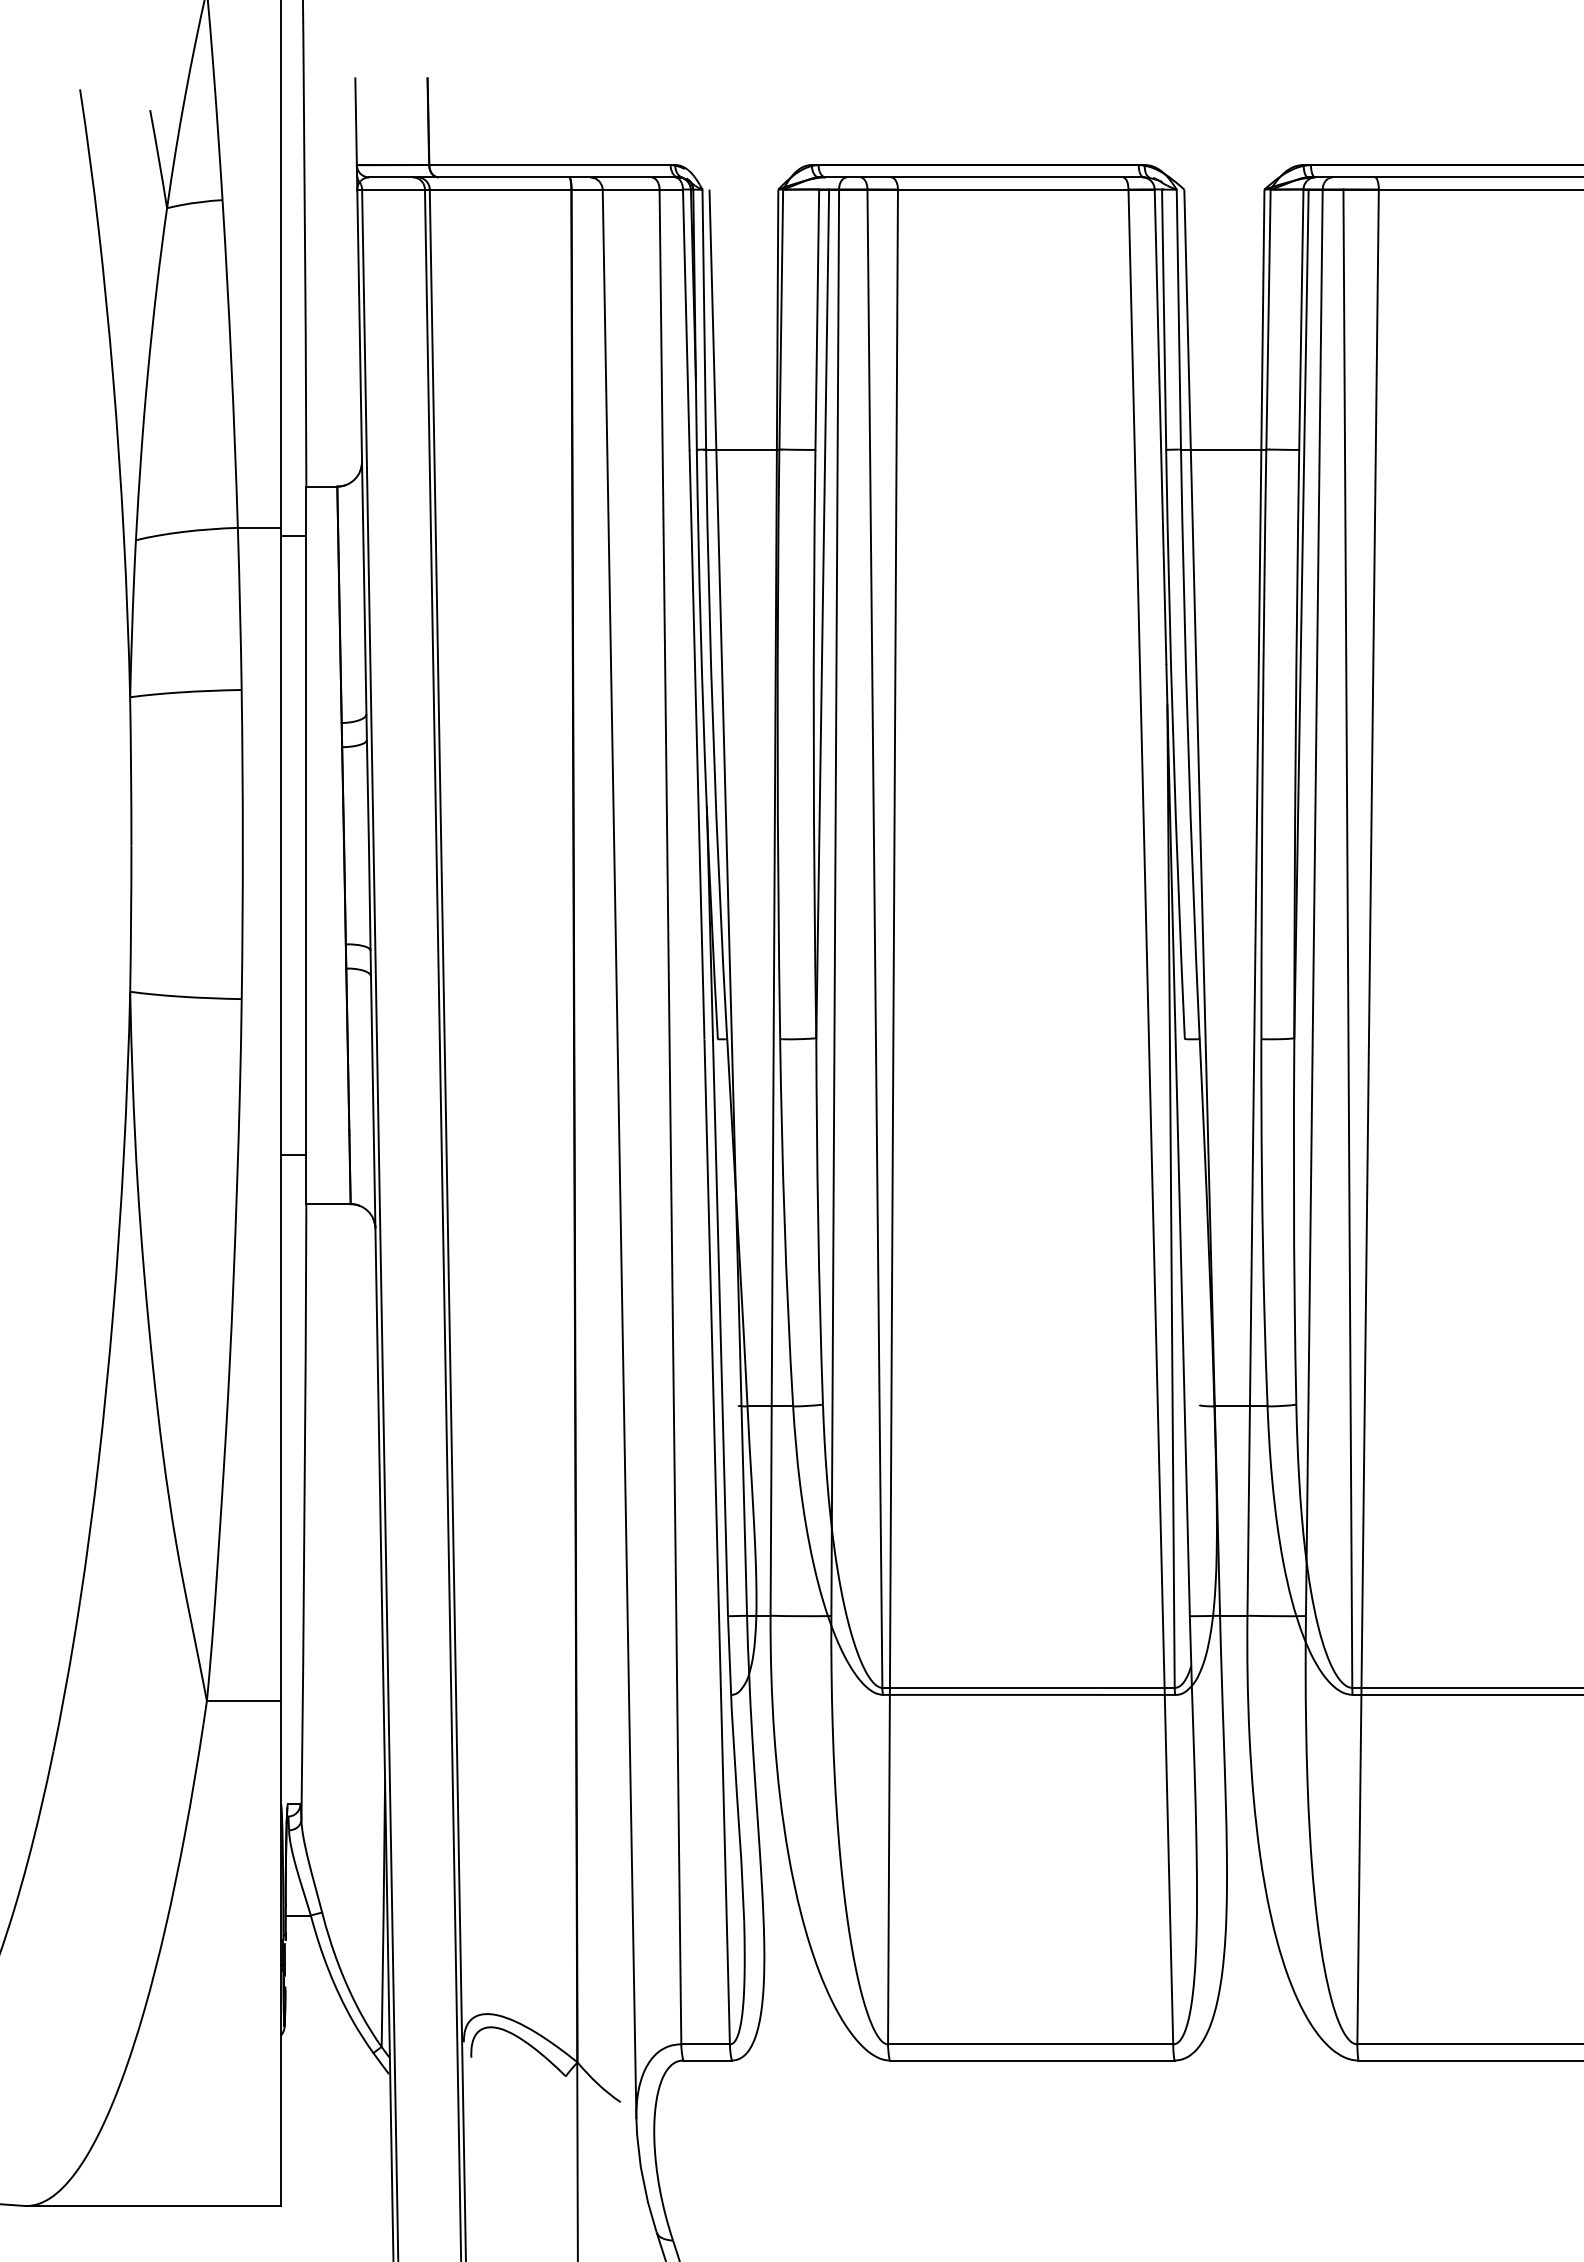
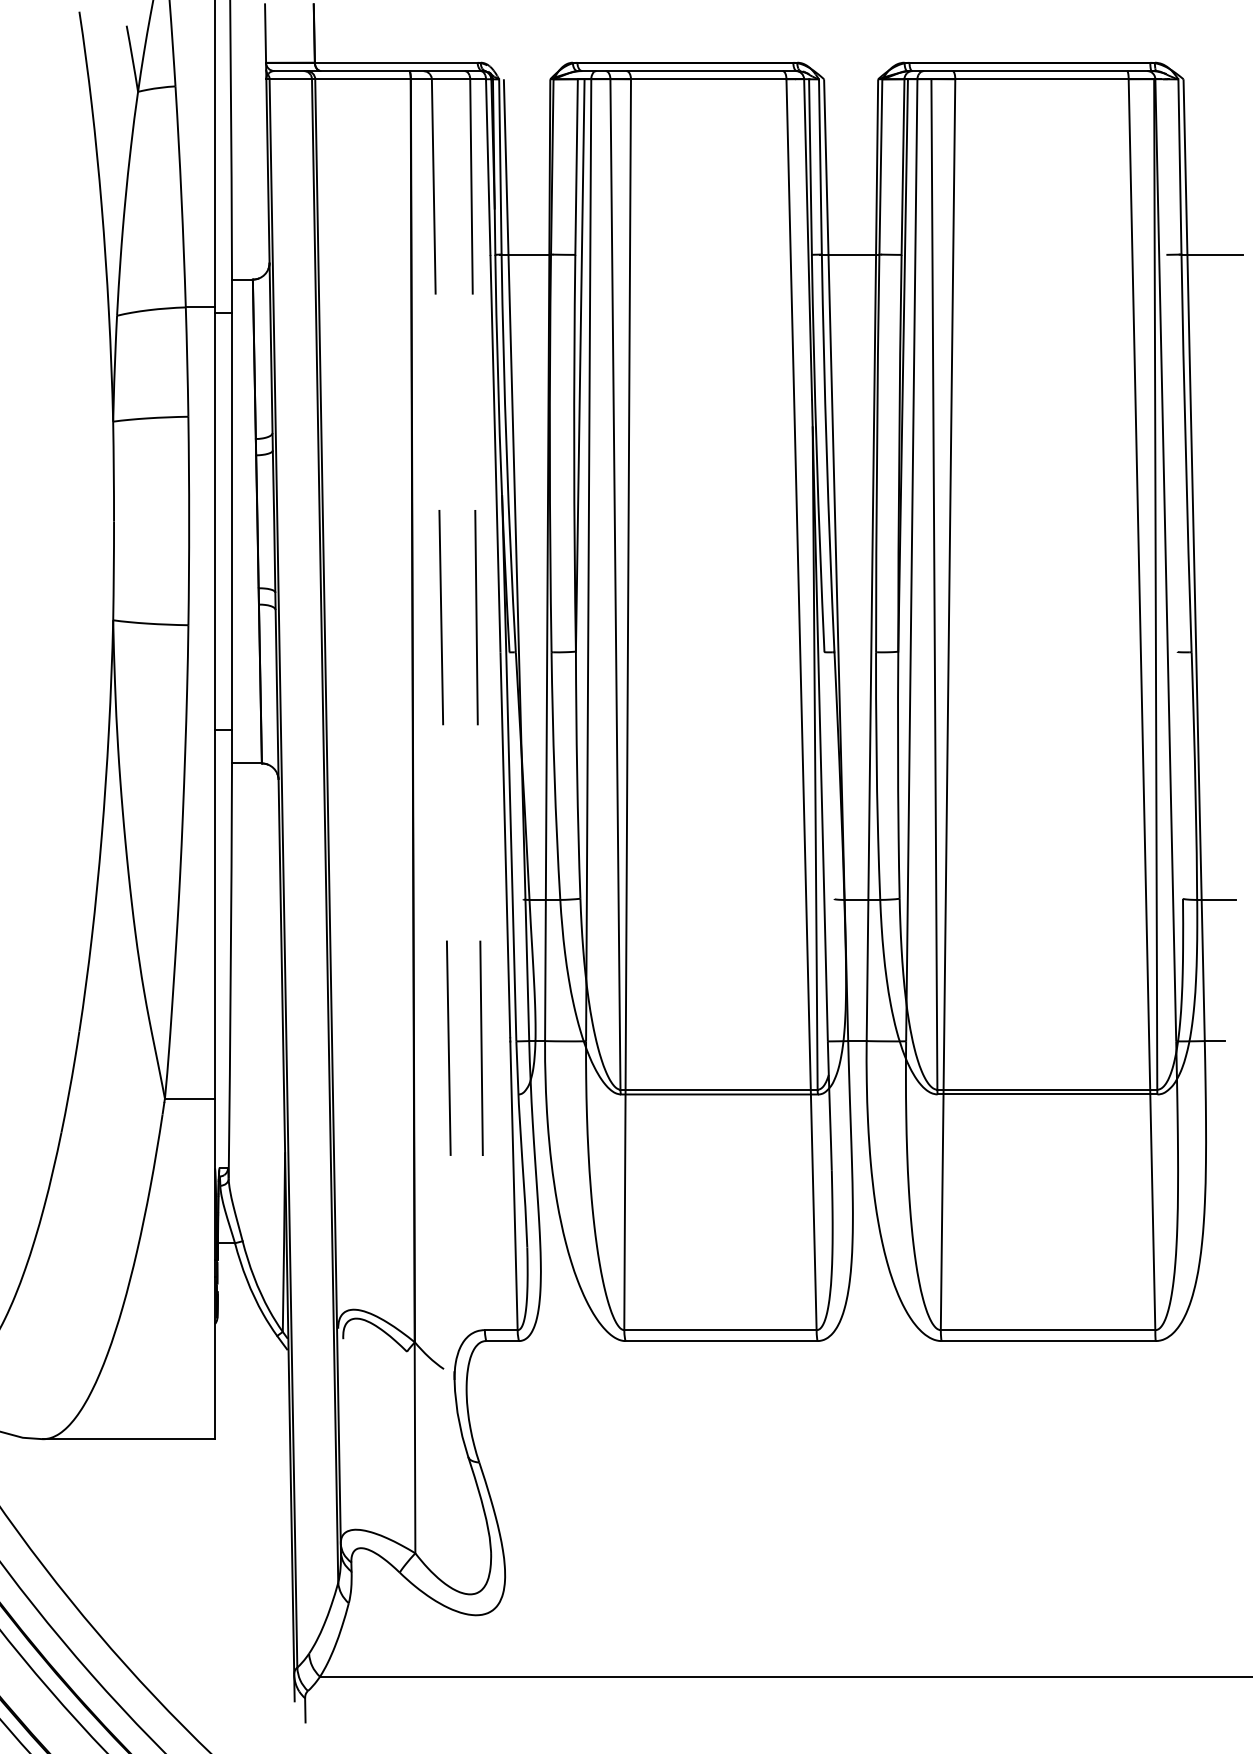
line: (670, 1118) -> (477, 705), solid -> dashed
line: (619, 1155) -> (443, 730), solid -> dashed

